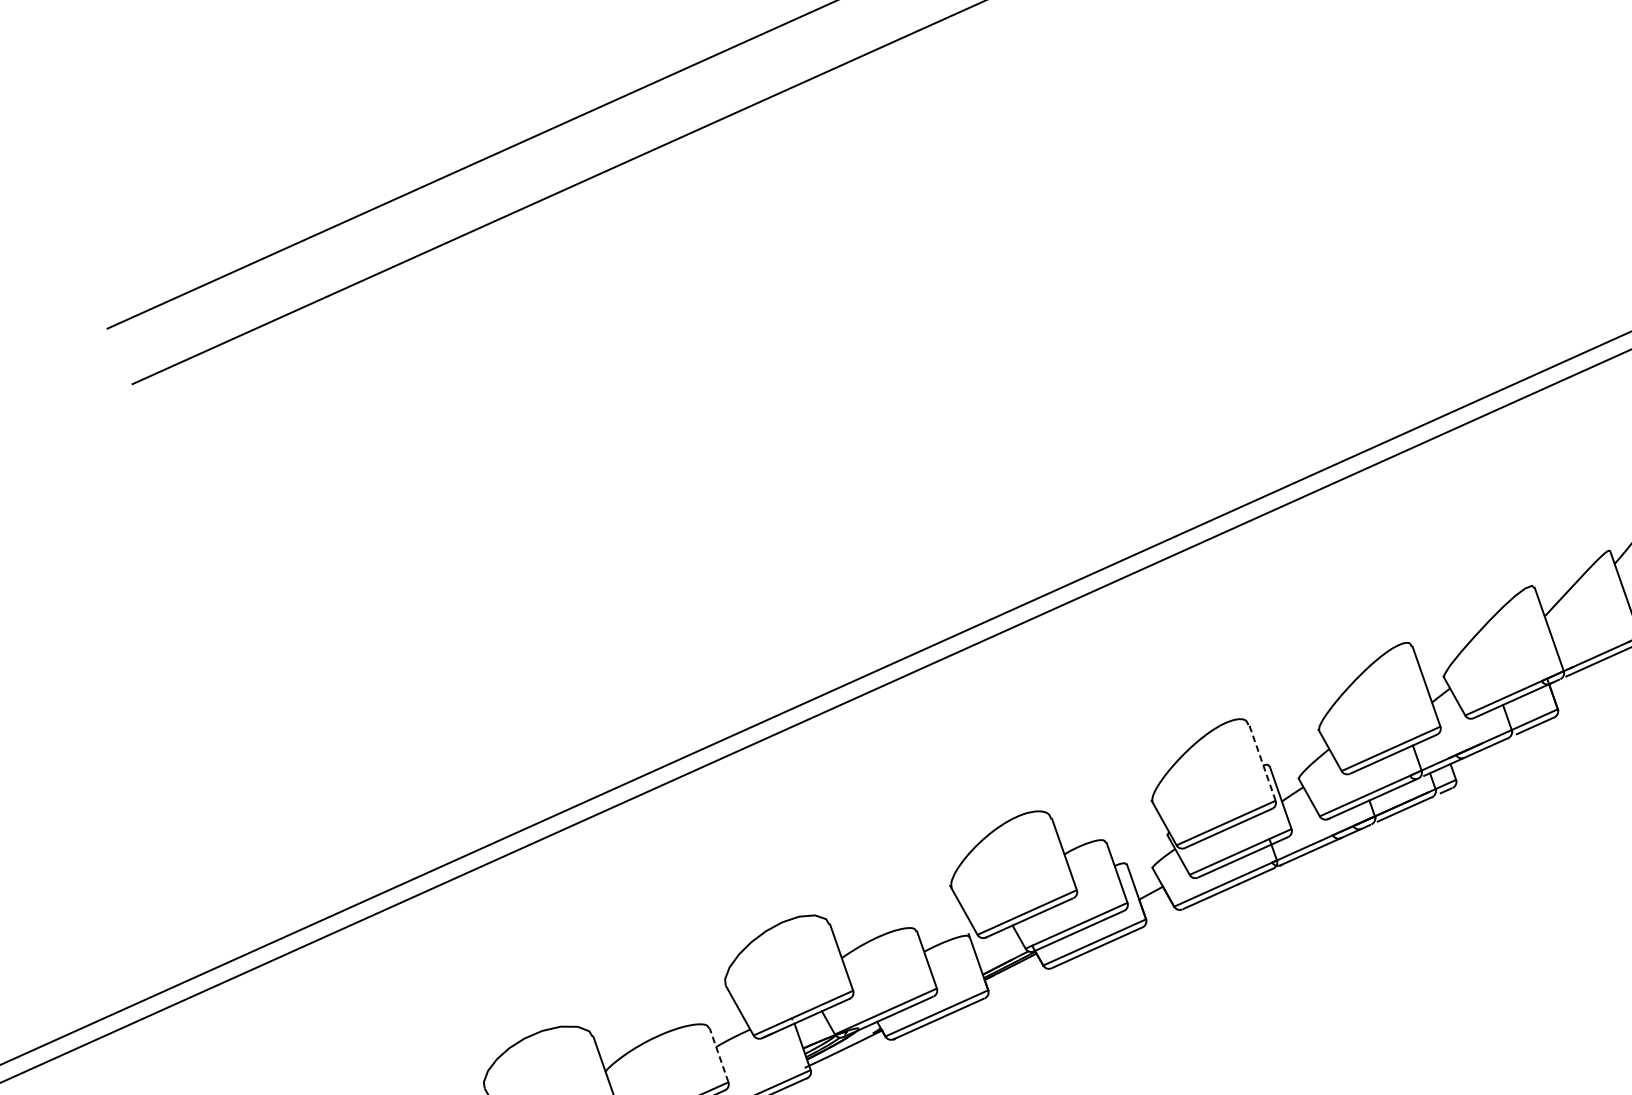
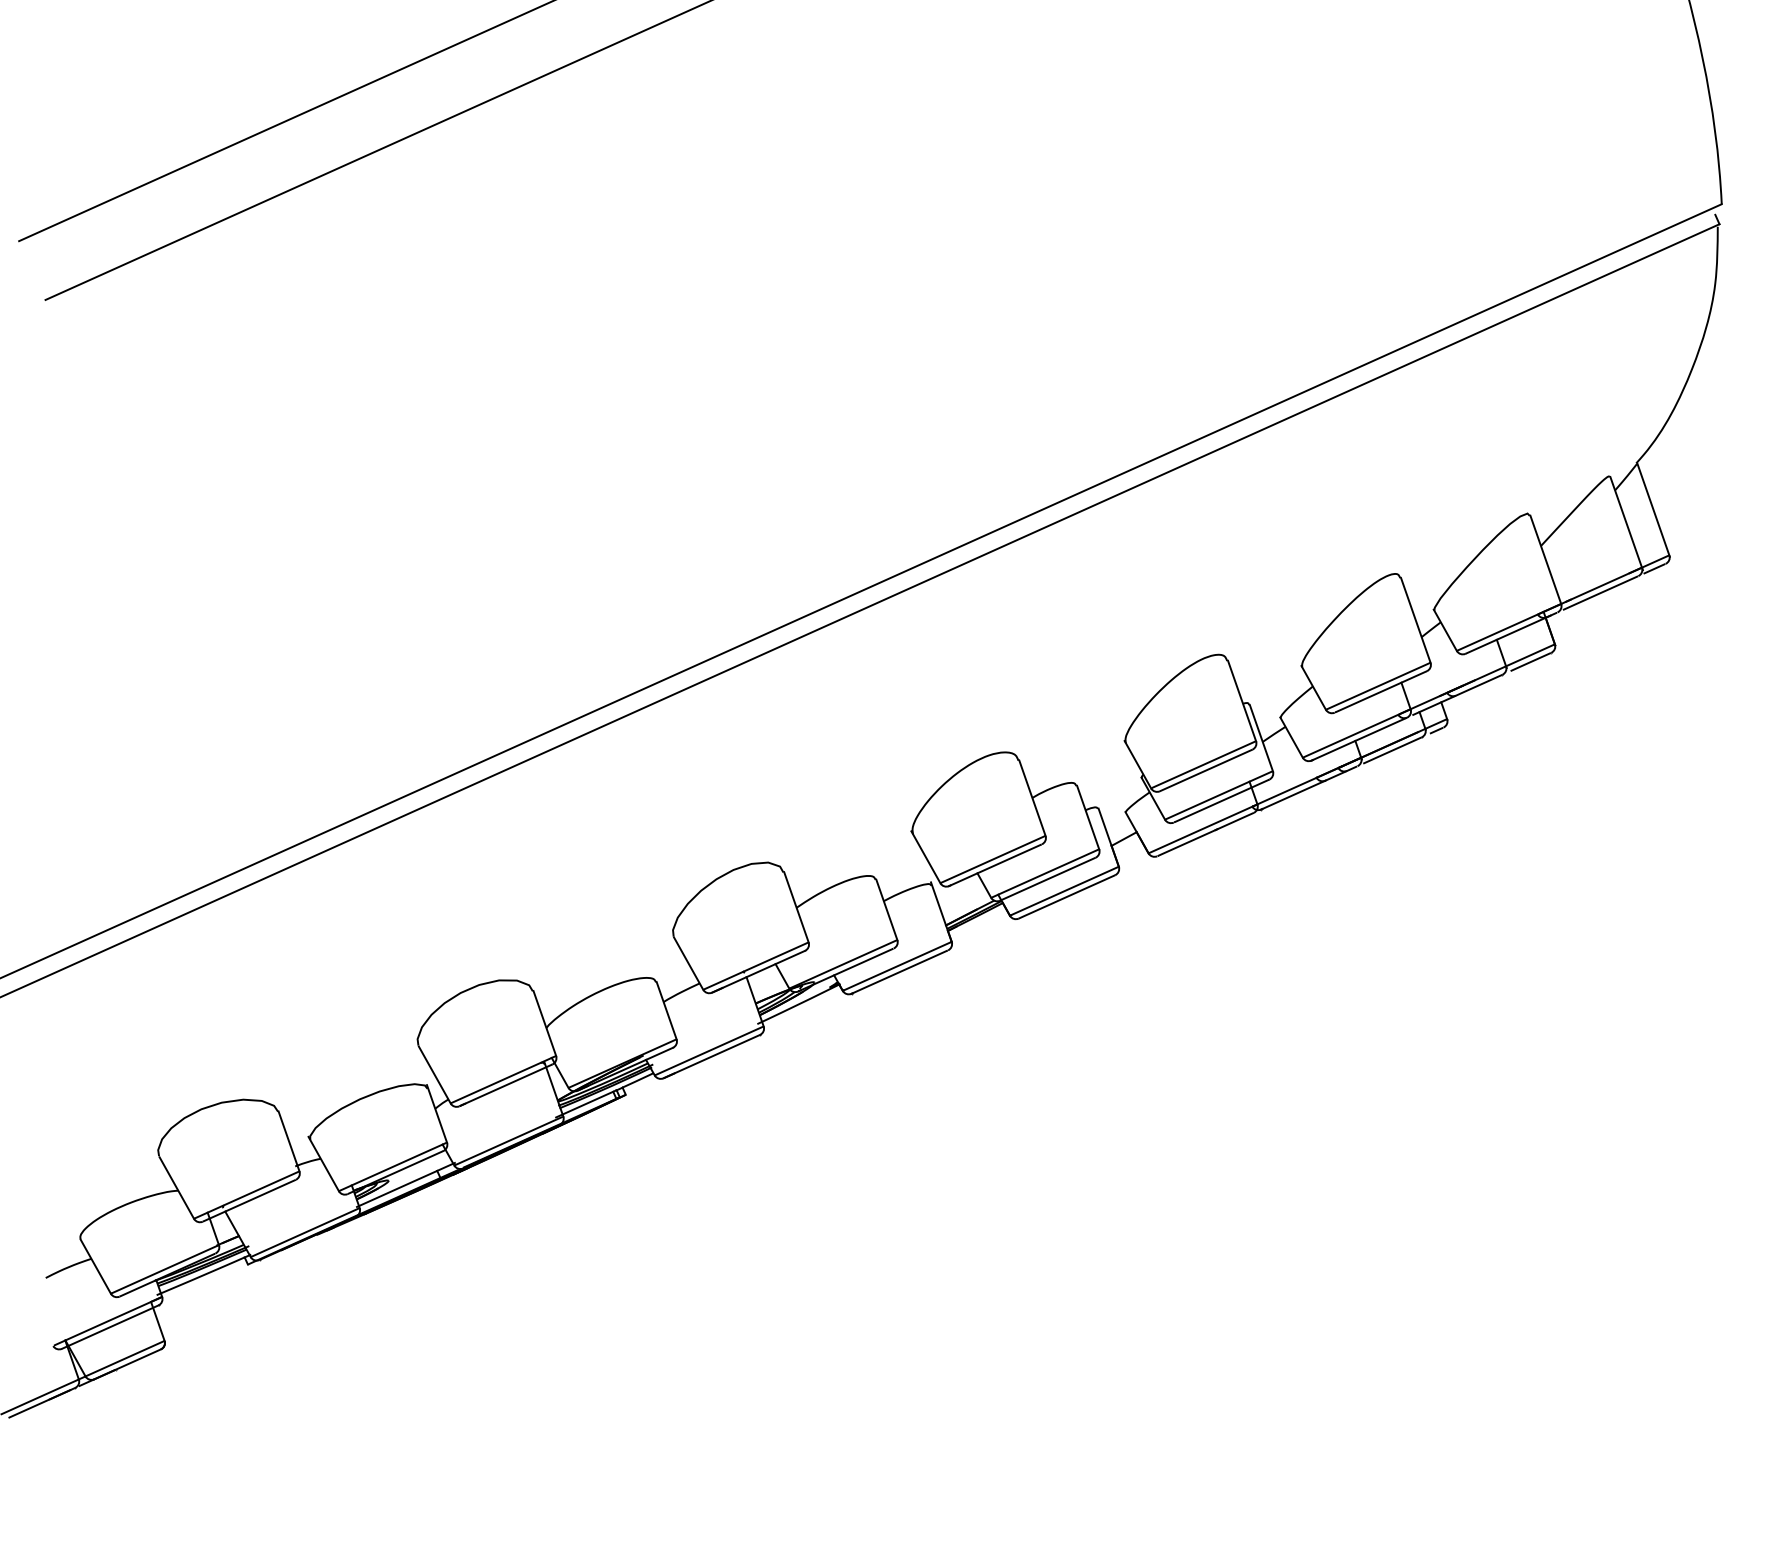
line: (1262, 763) -> (1242, 701), dashed -> solid
line: (718, 1055) -> (666, 1010), dashed -> solid

